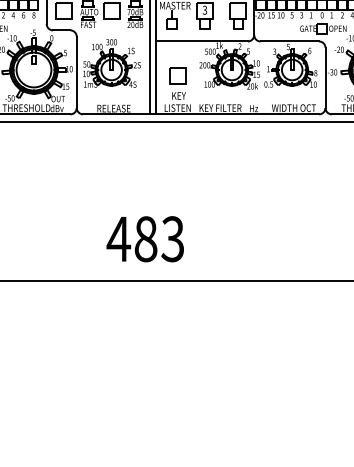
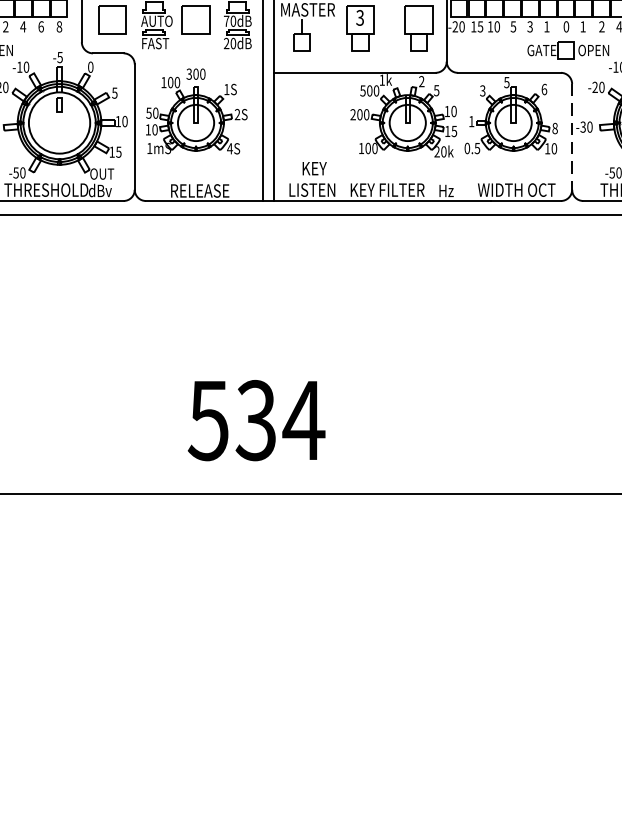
part: (177, 75) -> (311, 132), removed
line: (325, 78) -> (572, 137), solid -> dashed
text: (145, 239) -> (255, 421), 483 -> 534

